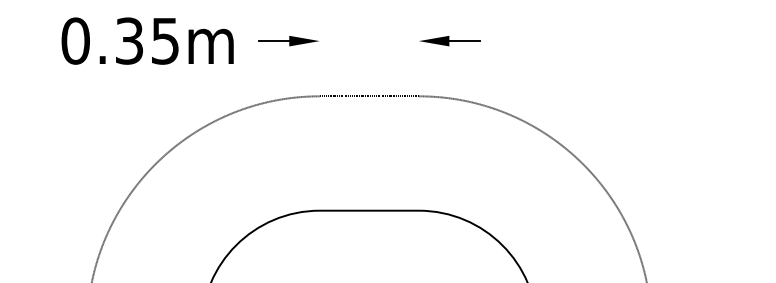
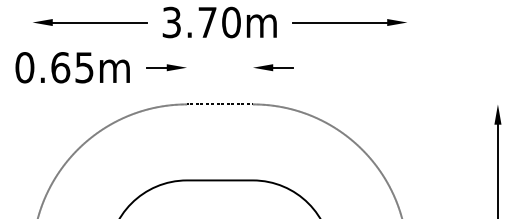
text: (129, 40) -> (60, 67), 0.35m -> 0.65m

